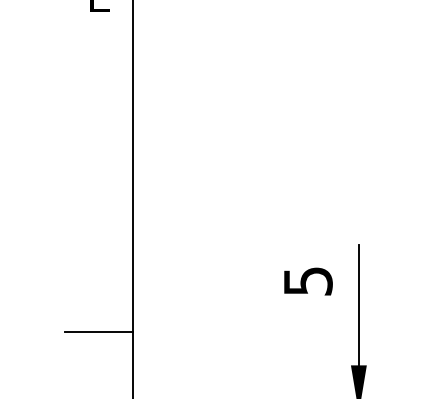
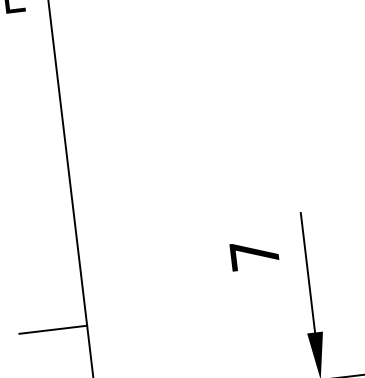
text: (308, 281) -> (255, 255), 5 -> 7

